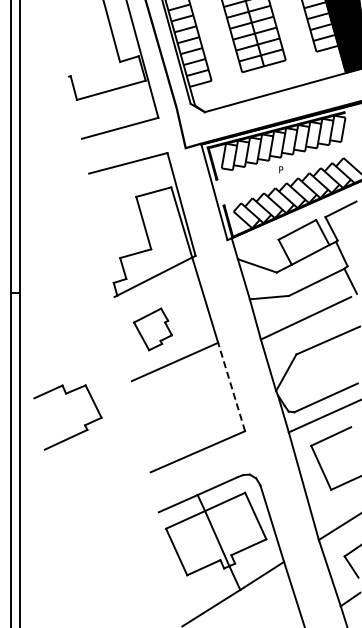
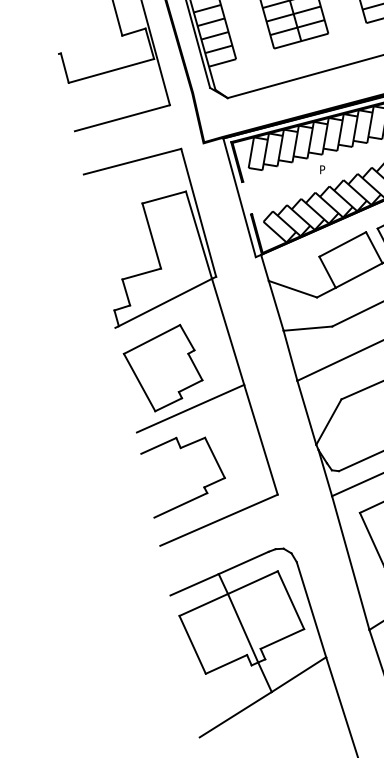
part: (152, 329) -> (162, 368), size x1.67
line: (231, 386) -> (260, 439), dashed -> solid
part: (84, 424) -> (203, 486), moved

